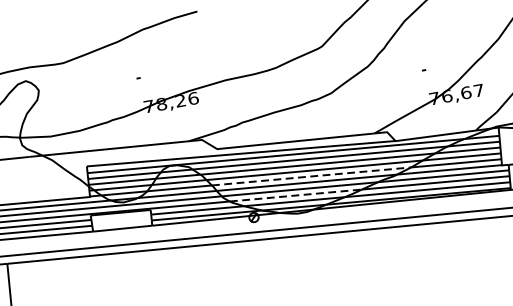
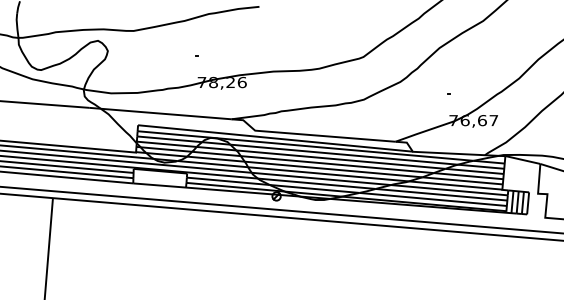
line: (312, 176) -> (334, 169), dashed -> solid
line: (296, 195) -> (317, 183), dashed -> solid

